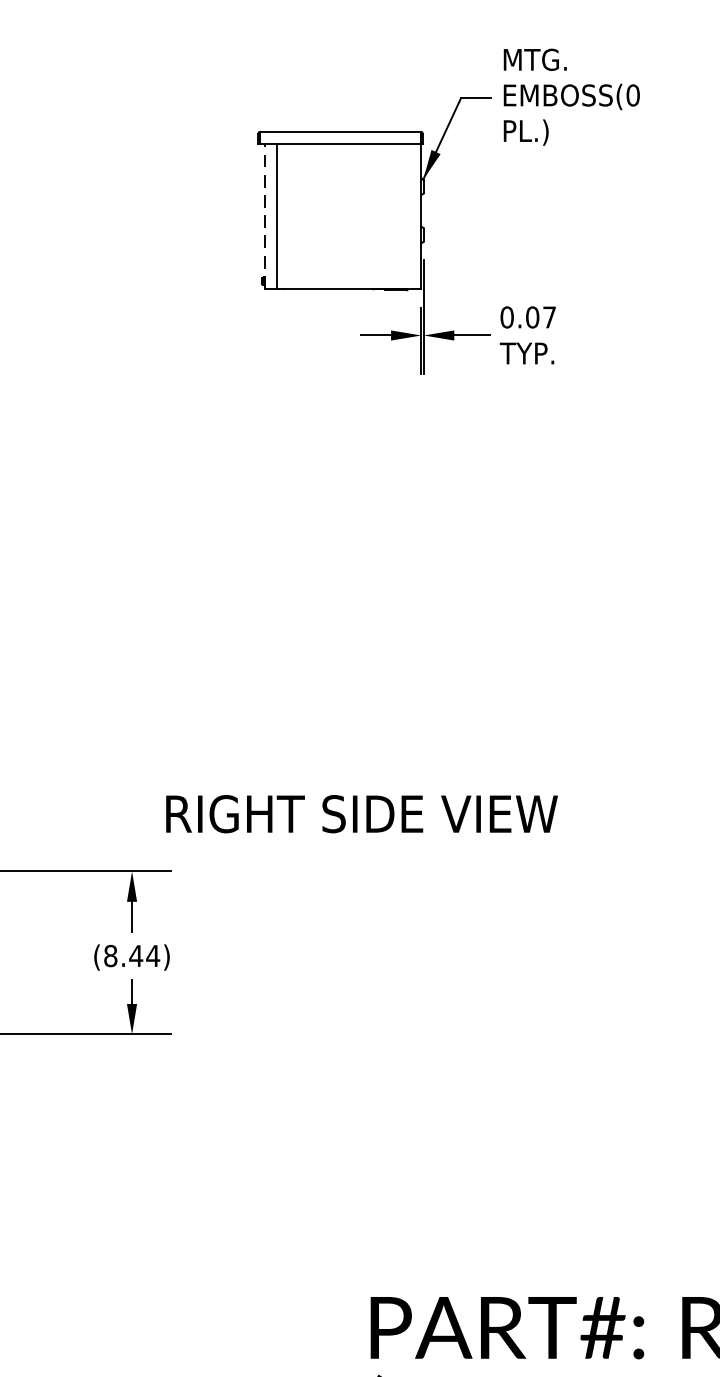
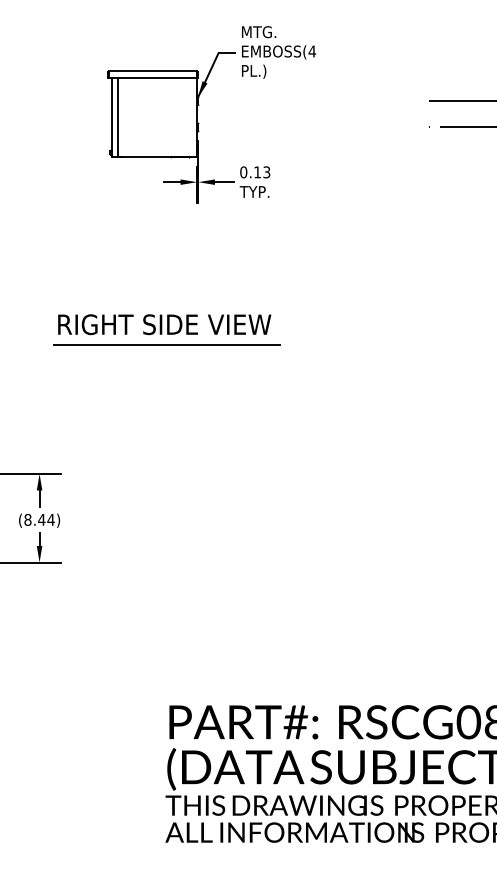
text: (633, 95) -> (312, 51), (0 -> (4
line: (264, 214) -> (111, 116), dashed -> solid
text: (541, 317) -> (262, 172), 0.07 -> 0.13
line: (365, 633) -> (166, 344), added
text: (361, 813) -> (164, 324), moved

